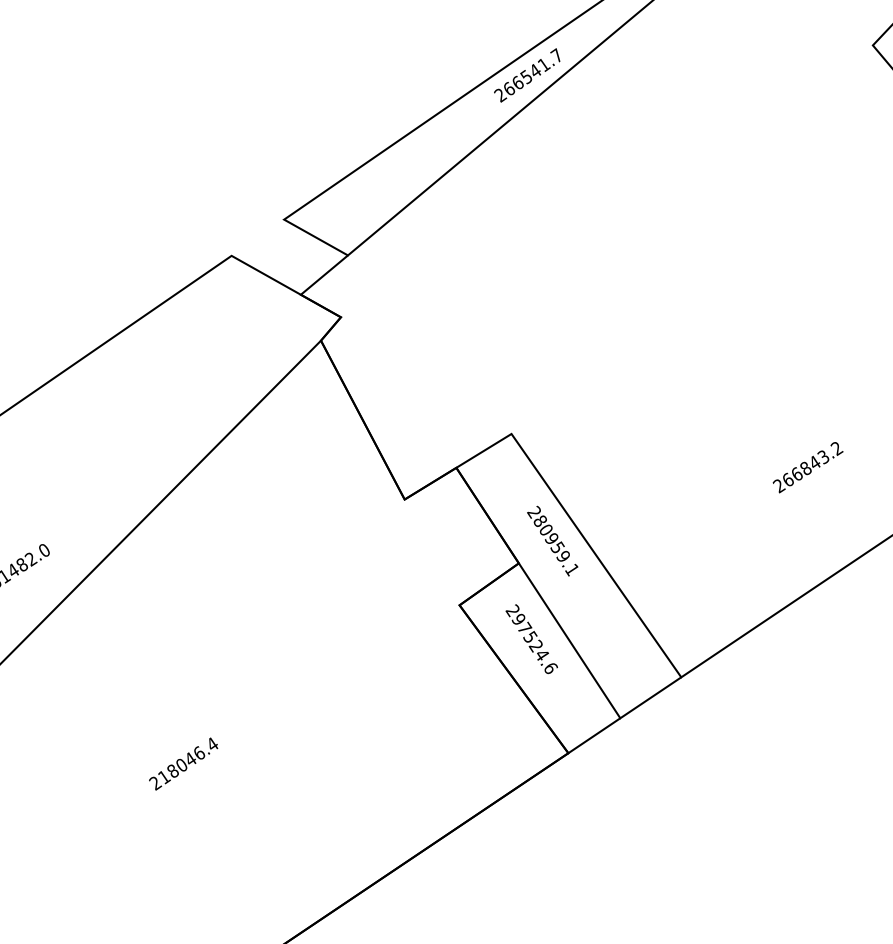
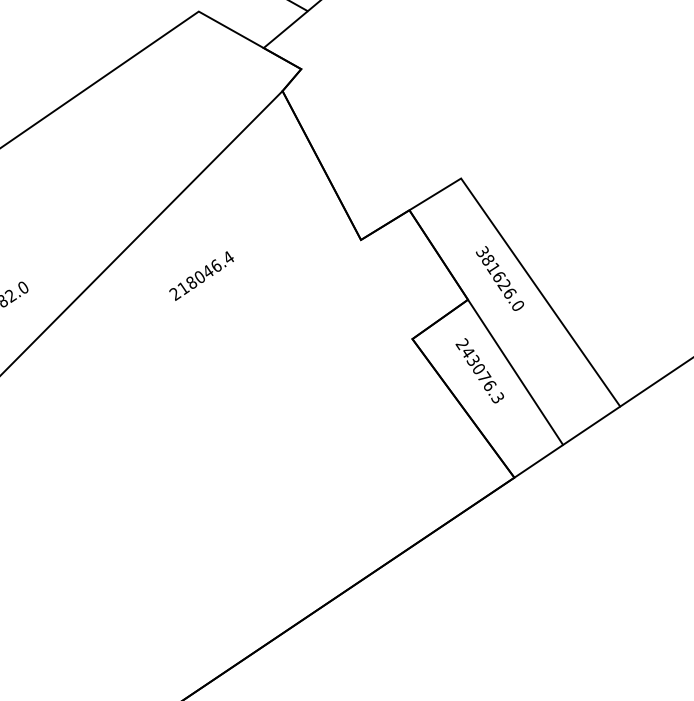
text: (552, 540) -> (499, 278), 280959.1 -> 381626.0
text: (534, 643) -> (482, 374), 297524.6 -> 243076.3
text: (183, 763) -> (201, 275), moved

